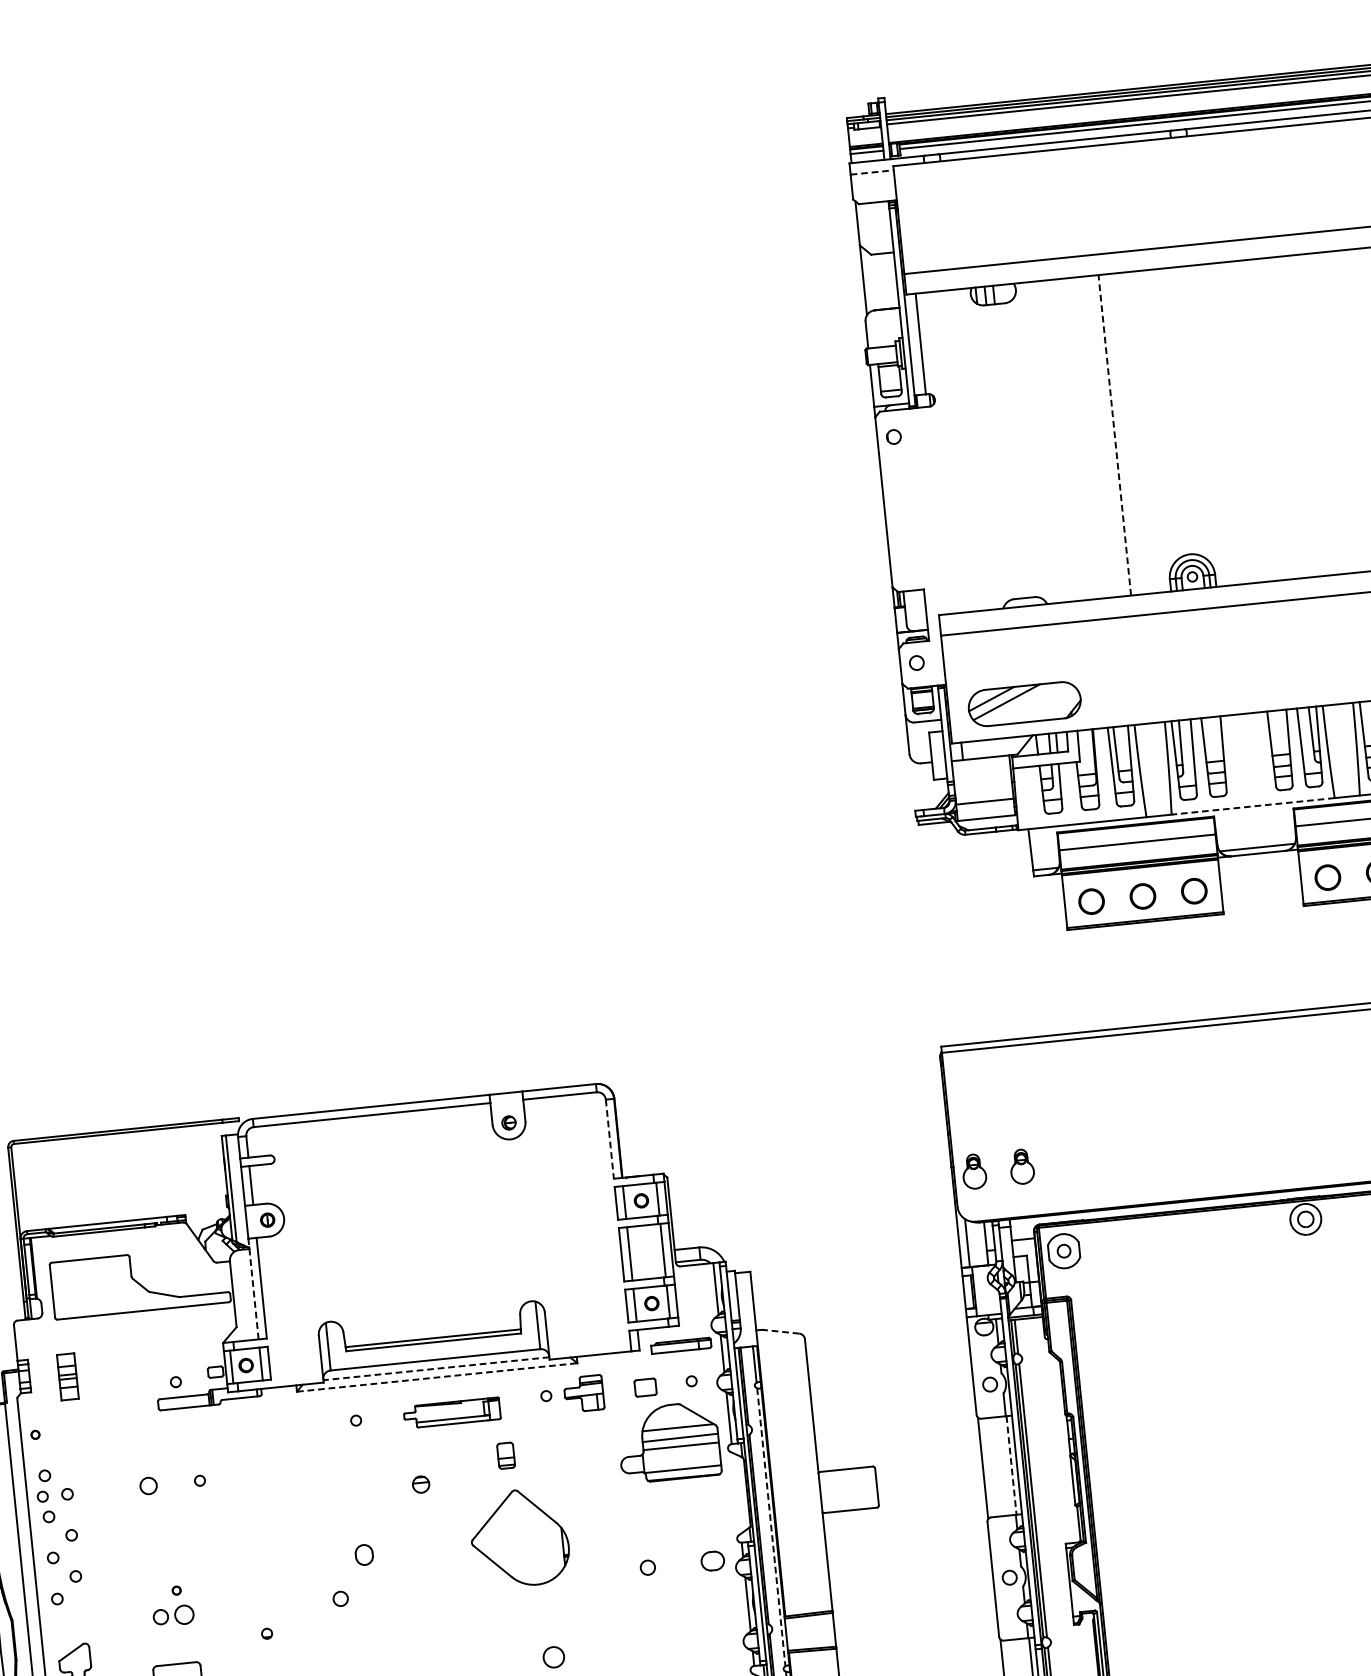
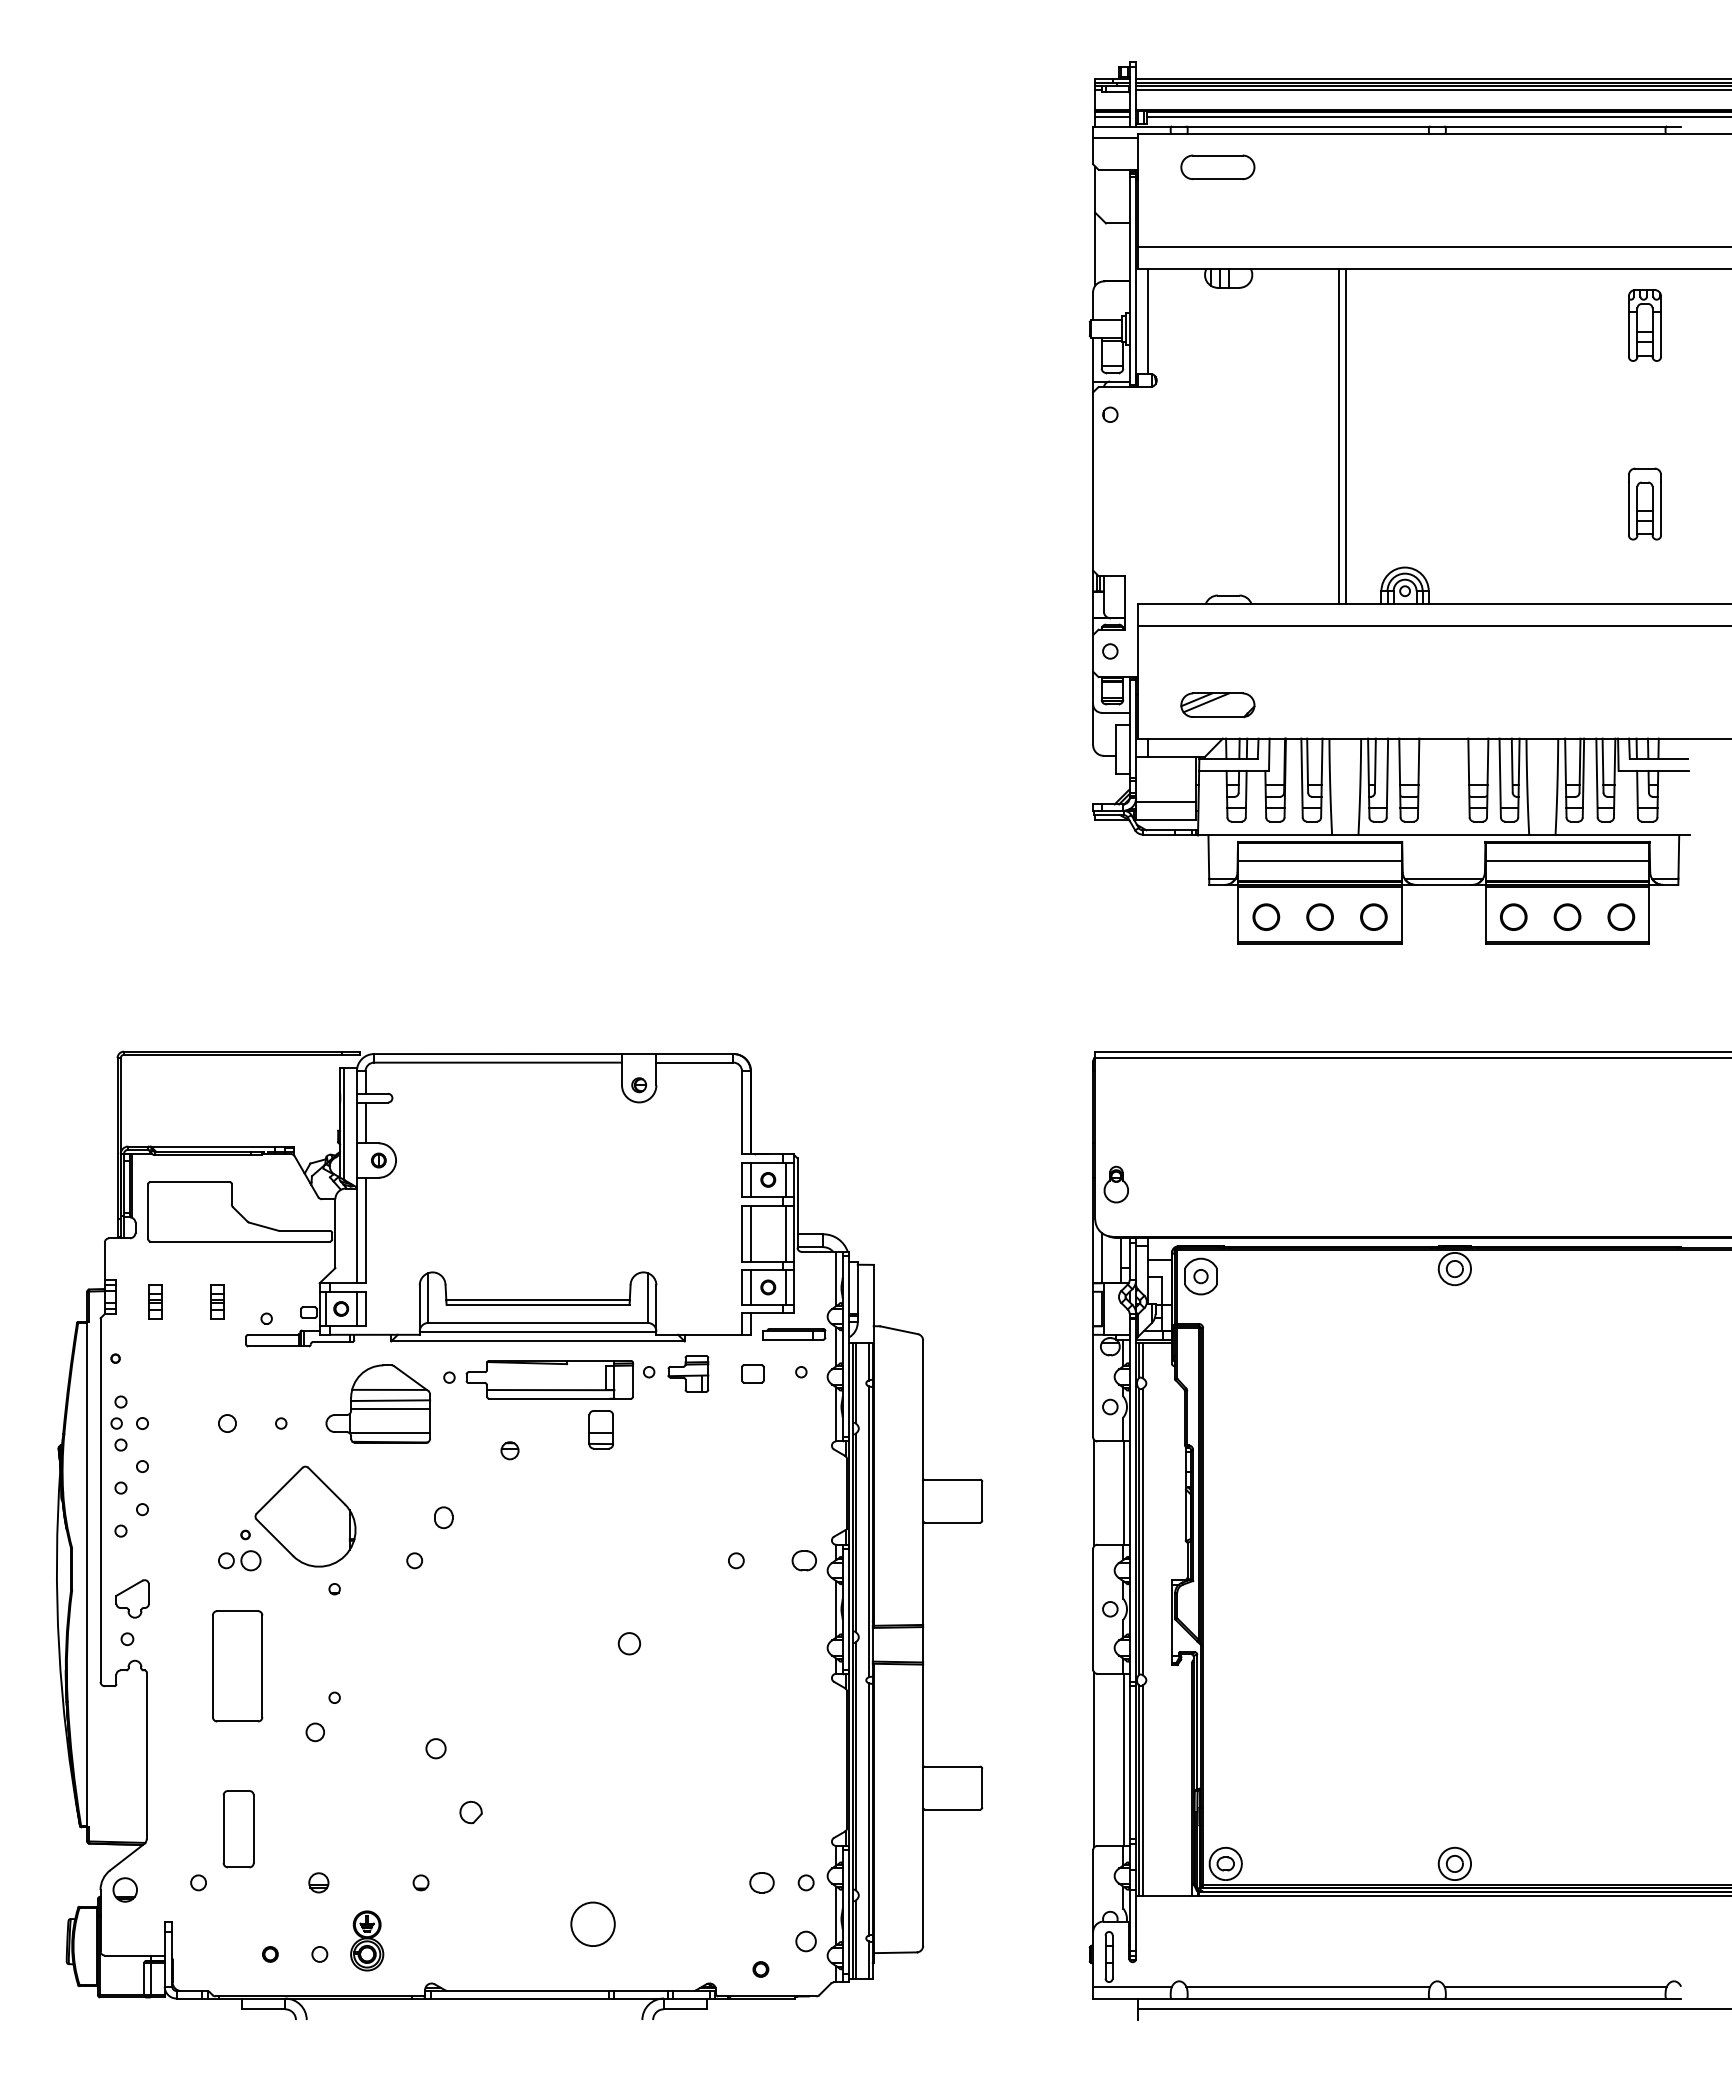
line: (872, 172) -> (1115, 138), dashed -> solid
part: (972, 190) -> (1217, 167), added
line: (1120, 434) -> (1345, 436), added
line: (1114, 435) -> (1339, 436), dashed -> solid
part: (1024, 703) -> (1217, 704), size x0.62
line: (1252, 806) -> (1443, 835), dashed -> solid
line: (610, 1139) -> (742, 1113), dashed -> solid
part: (1021, 1166) -> (1165, 1184), removed
line: (253, 1289) -> (356, 1230), dashed -> solid
line: (780, 1332) -> (898, 1330), dashed -> solid
line: (435, 1368) -> (537, 1332), dashed -> solid
part: (127, 1370) -> (217, 1301), added
part: (68, 1376) -> (155, 1301), size x0.71
line: (436, 1377) -> (537, 1341), dashed -> solid
part: (451, 1412) -> (549, 1379), size x1.67
part: (668, 1441) -> (377, 1403), moved
part: (505, 1455) -> (600, 1429), size x1.43
line: (1012, 1465) -> (1124, 1493), dashed -> solid
line: (771, 1526) -> (868, 1531), dashed -> solid
part: (519, 1538) -> (305, 1516), moved

